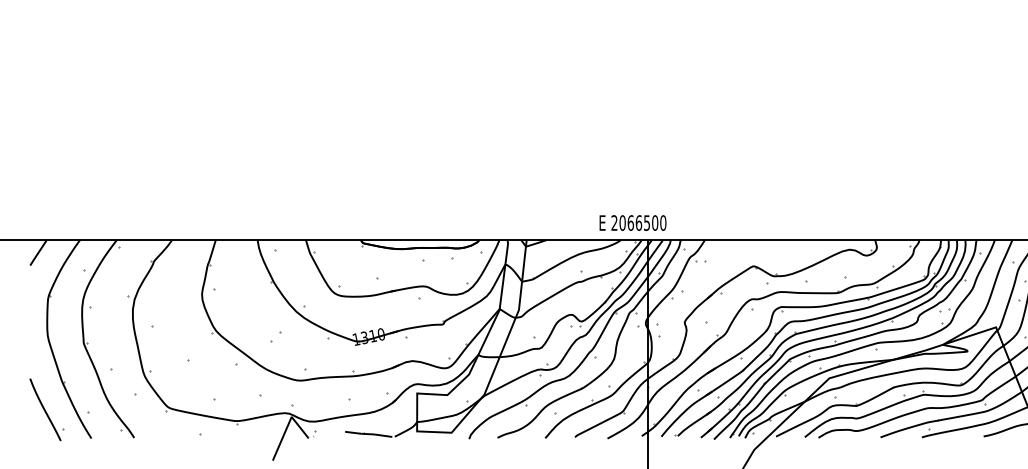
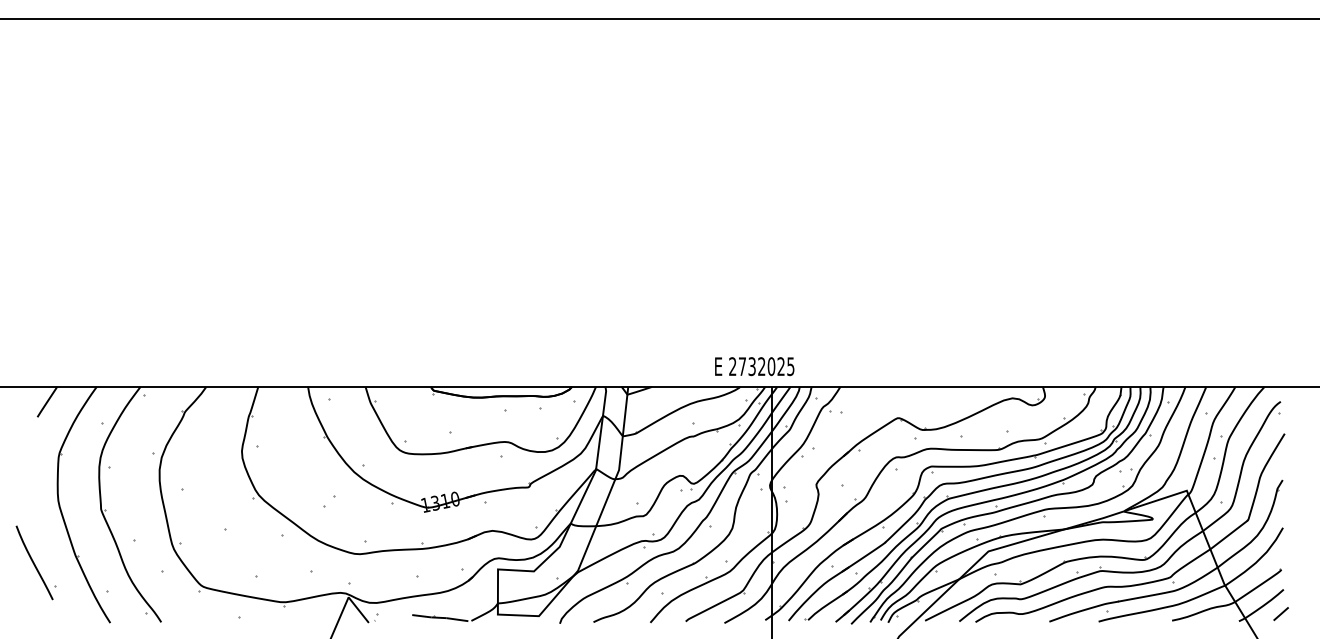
text: (642, 222) -> (766, 366), 2066500 -> 2732025
part: (46, 409) -> (35, 562), moved

